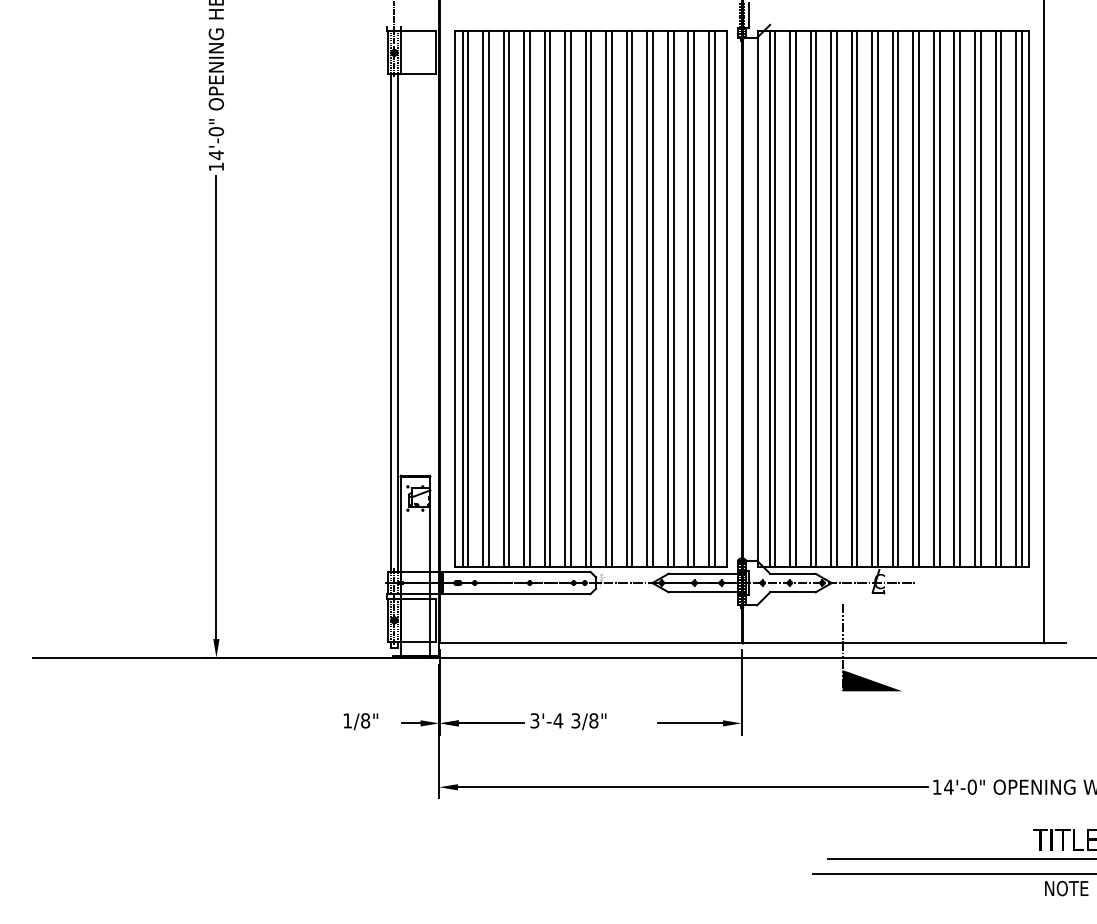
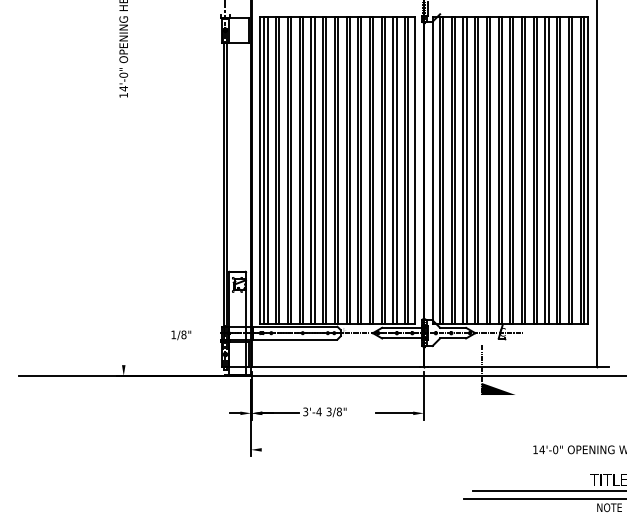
line: (215, 406) -> (123, 232), removed
text: (361, 721) -> (181, 335), moved
line: (692, 786) -> (395, 449), removed

